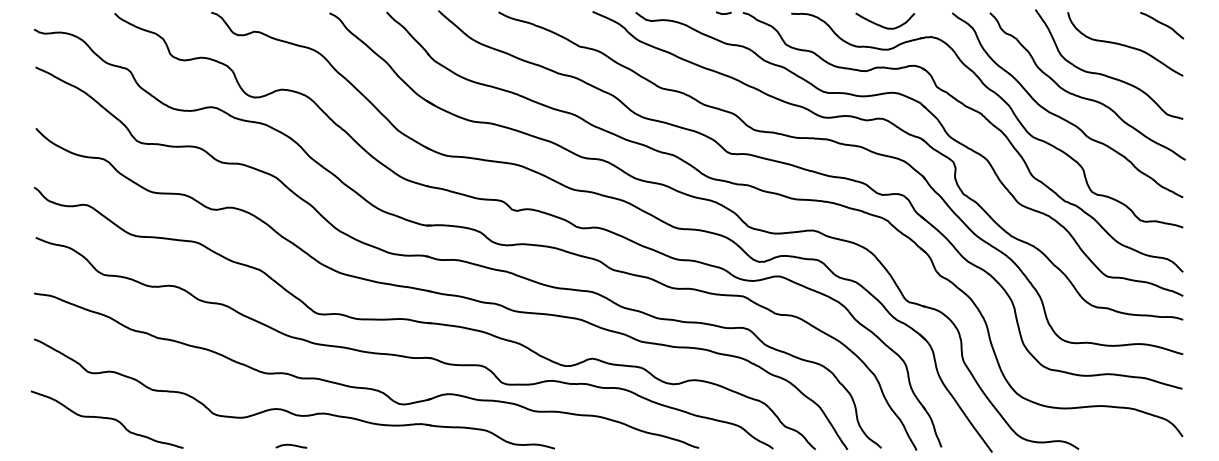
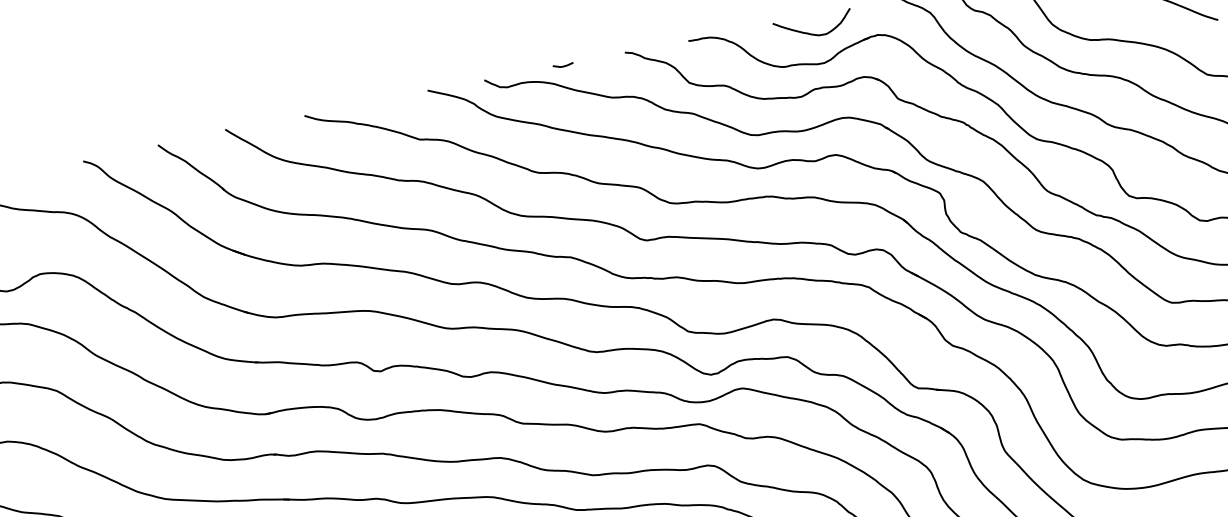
line: (723, 13) -> (562, 65), moved

